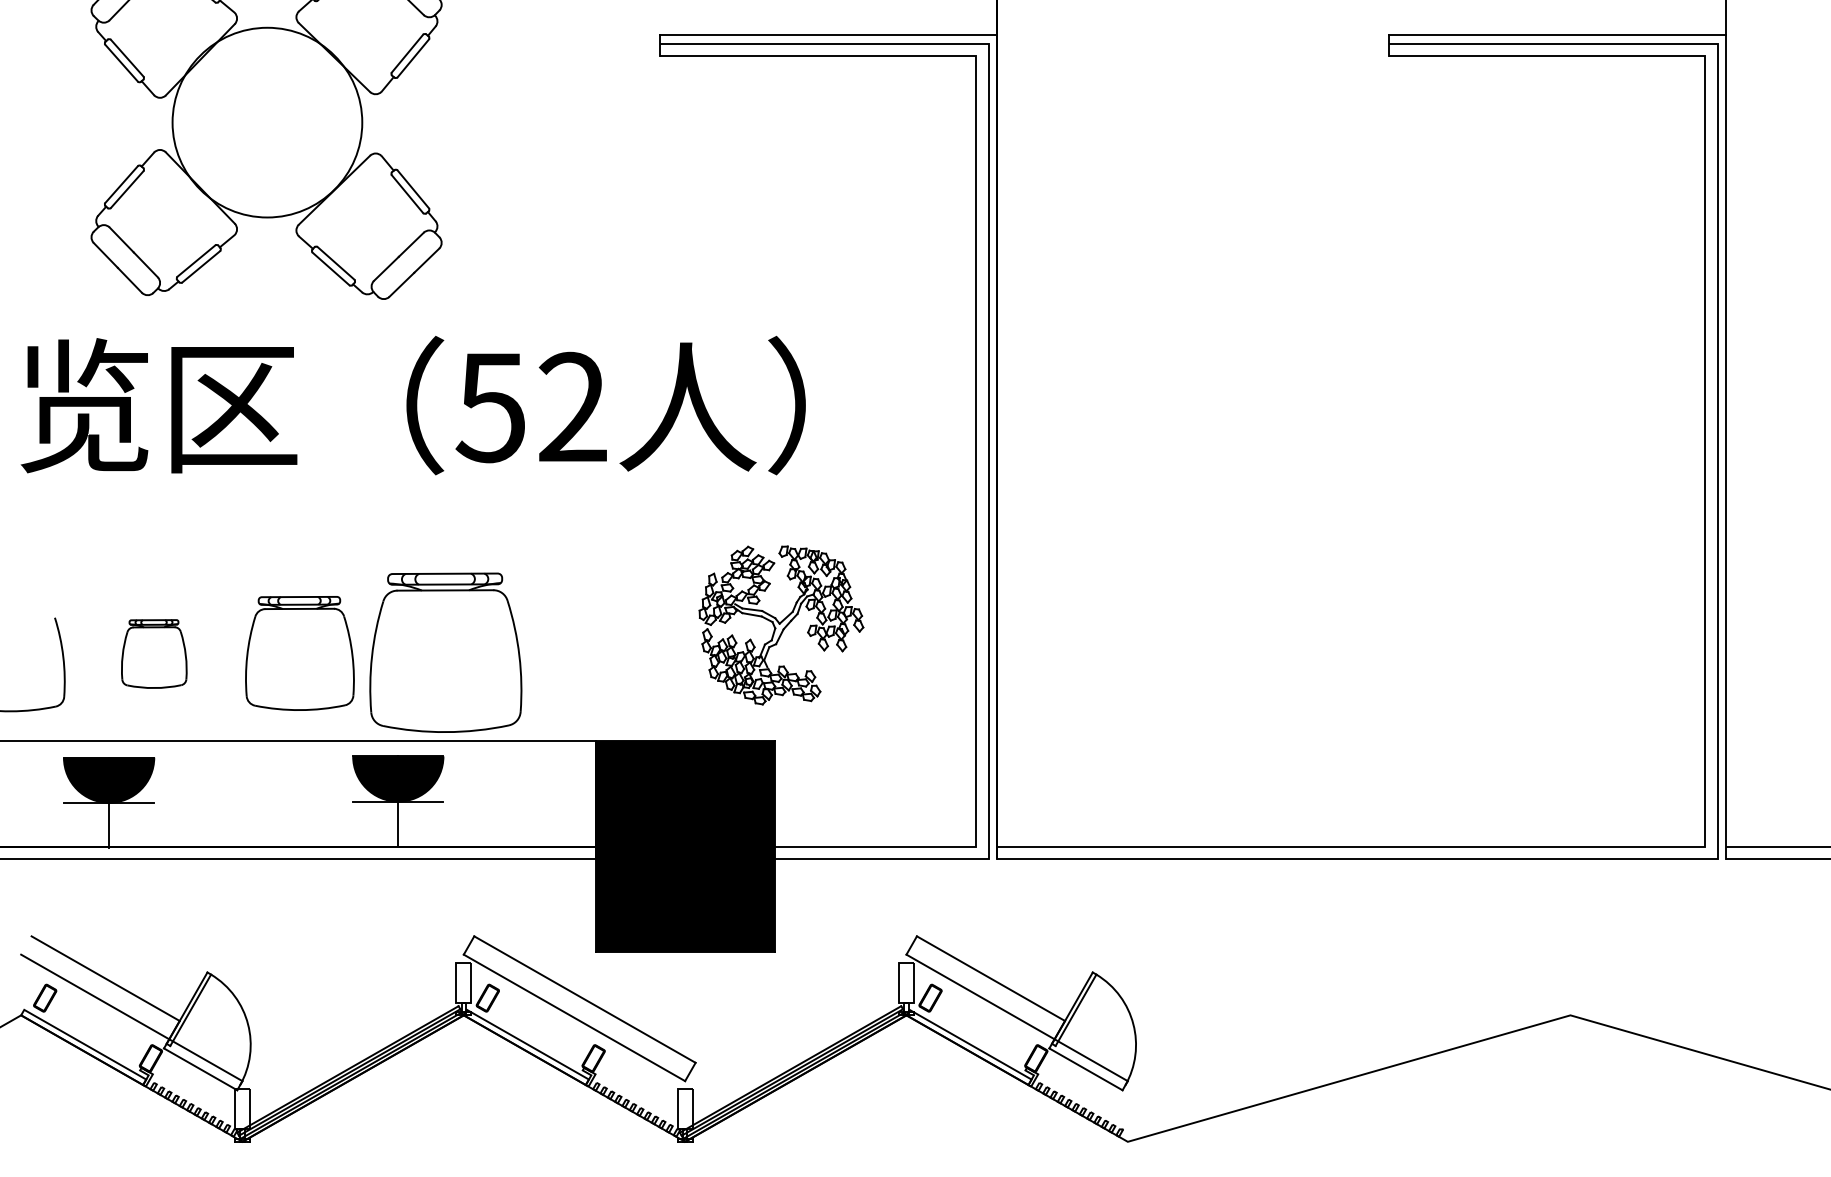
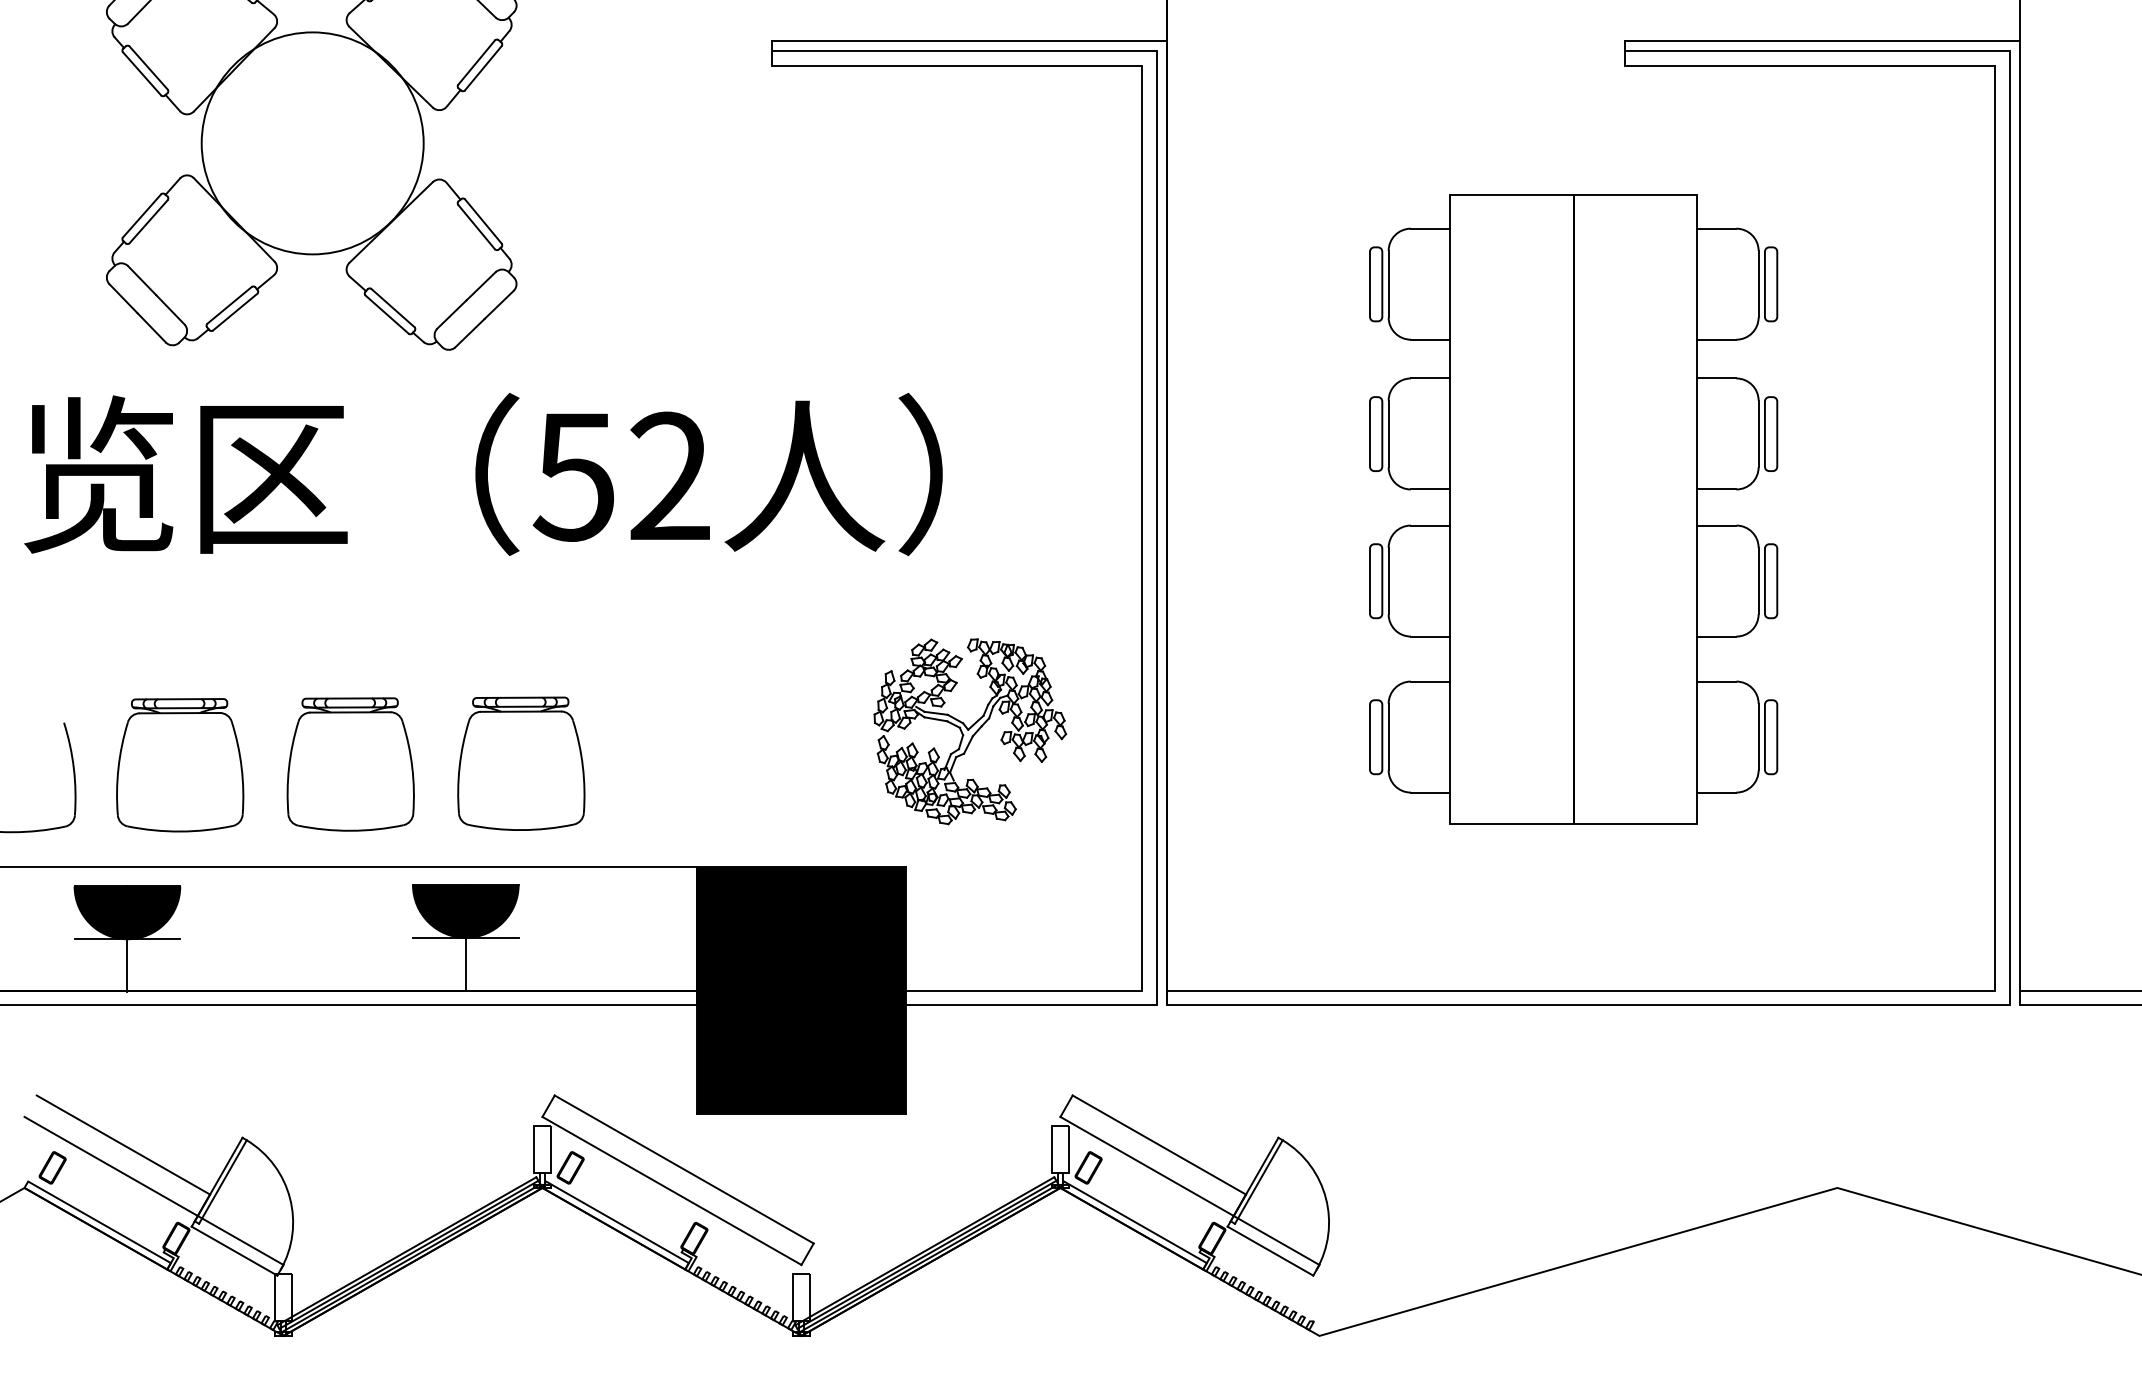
part: (1344, 435) -> (1572, 509), added
part: (781, 625) -> (970, 731), moved
part: (445, 652) -> (521, 763), size x0.71
part: (154, 653) -> (180, 764), size x1.67

